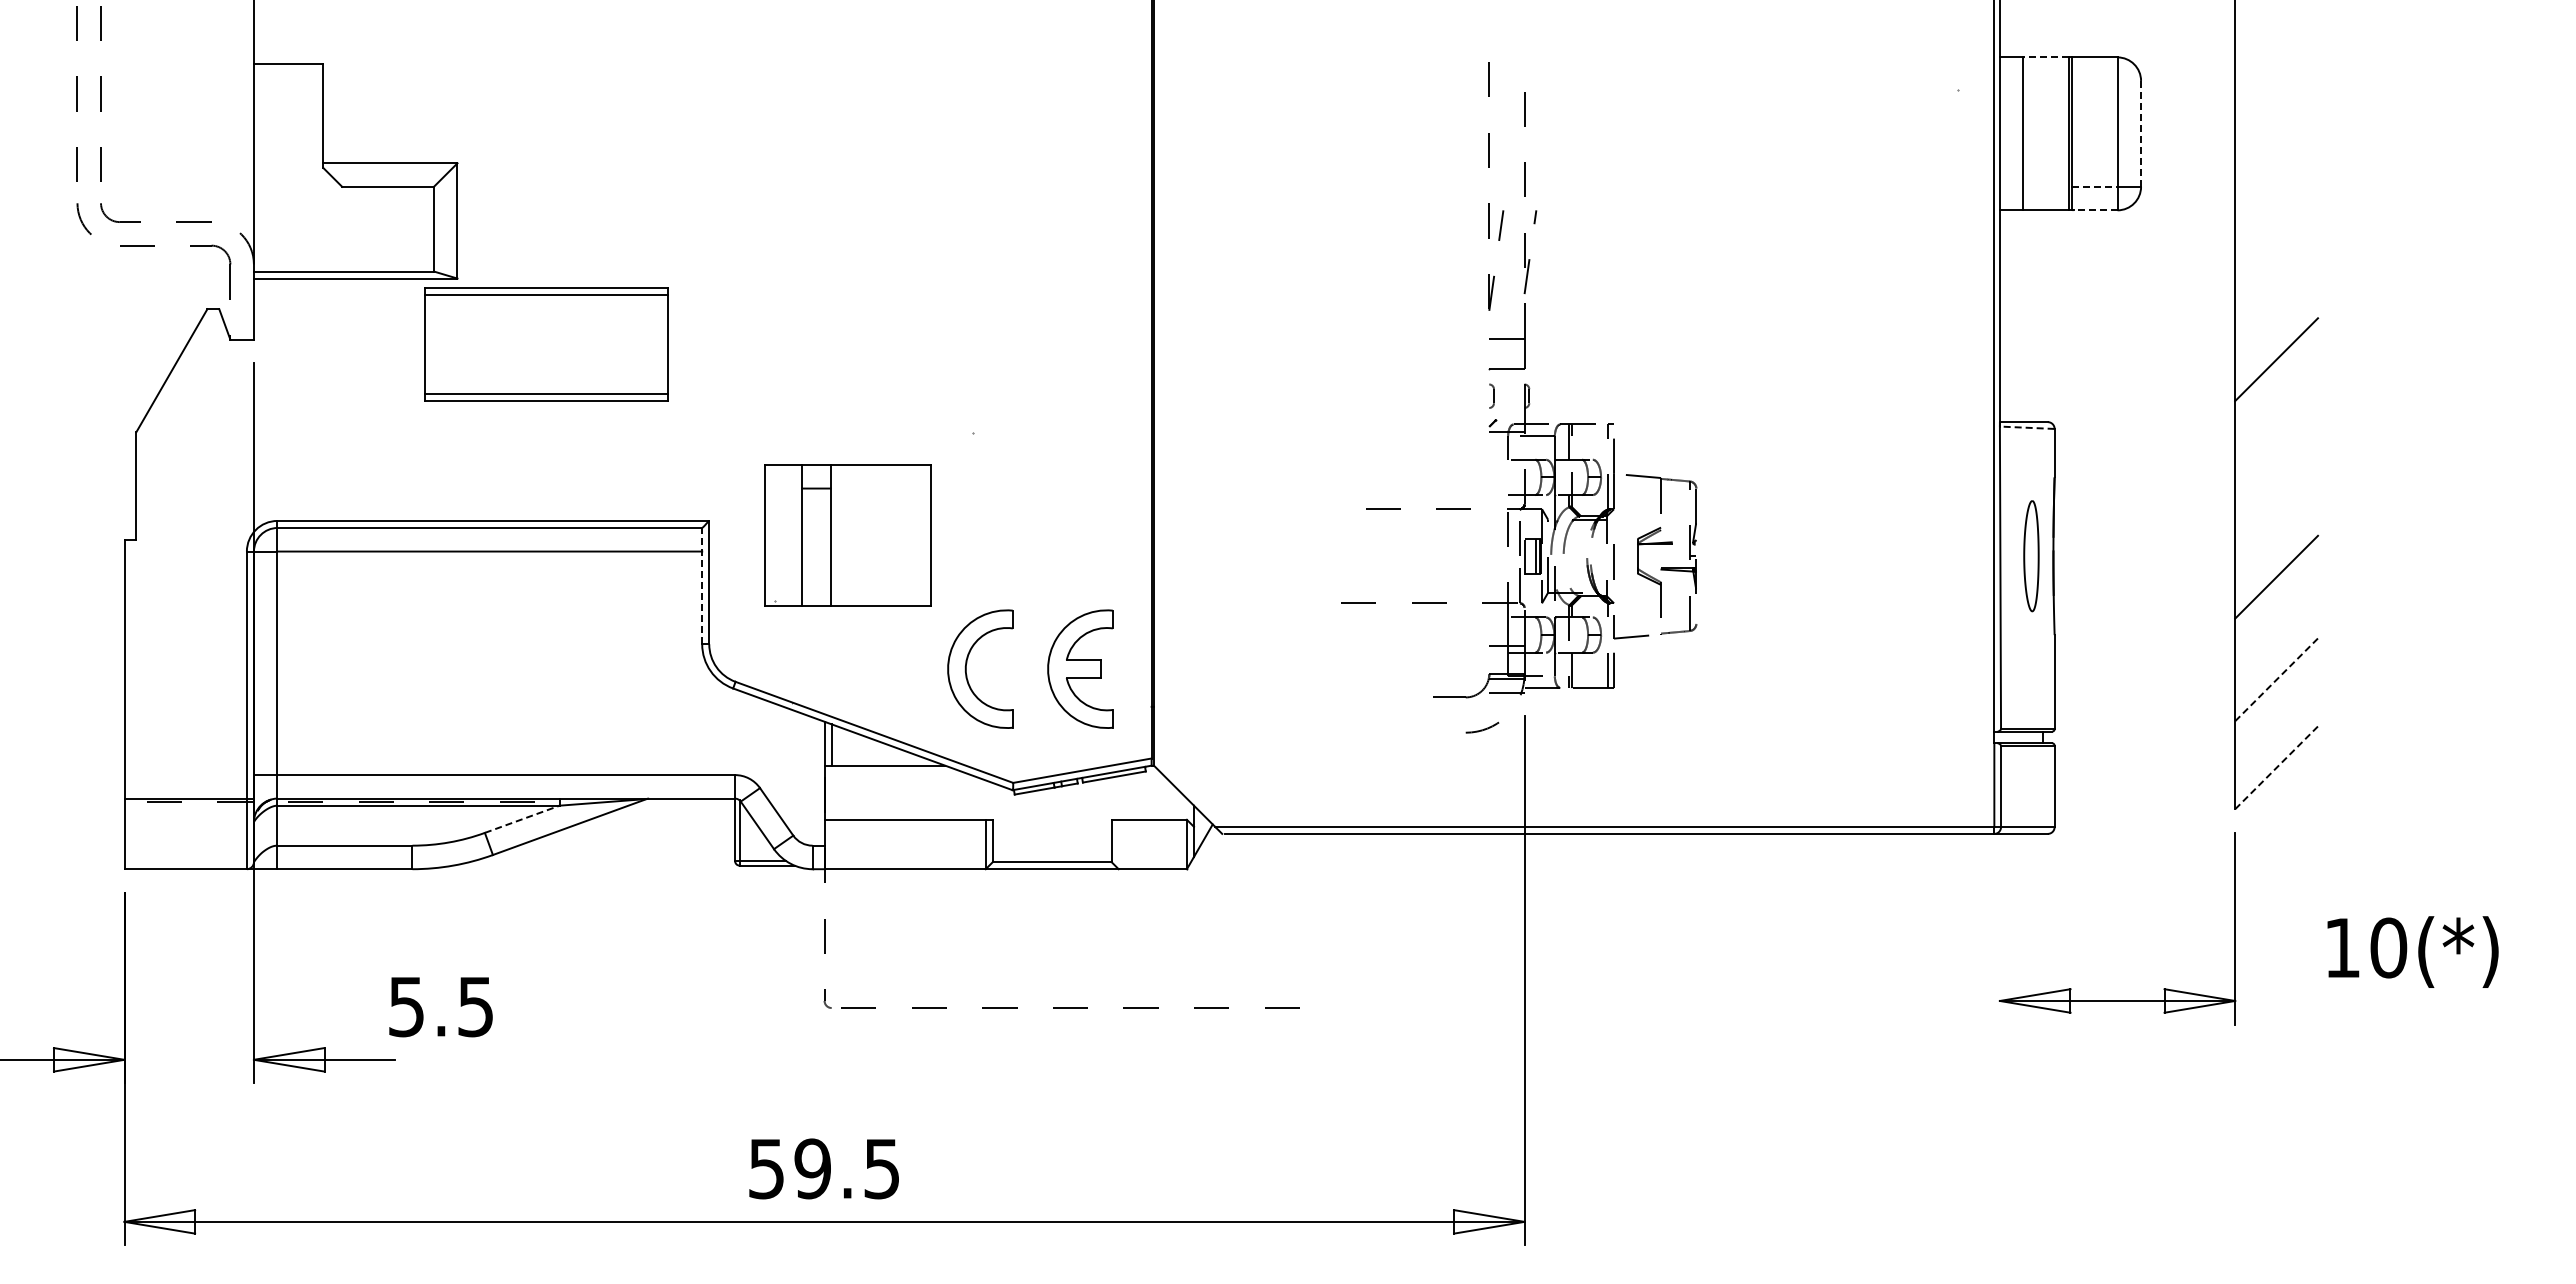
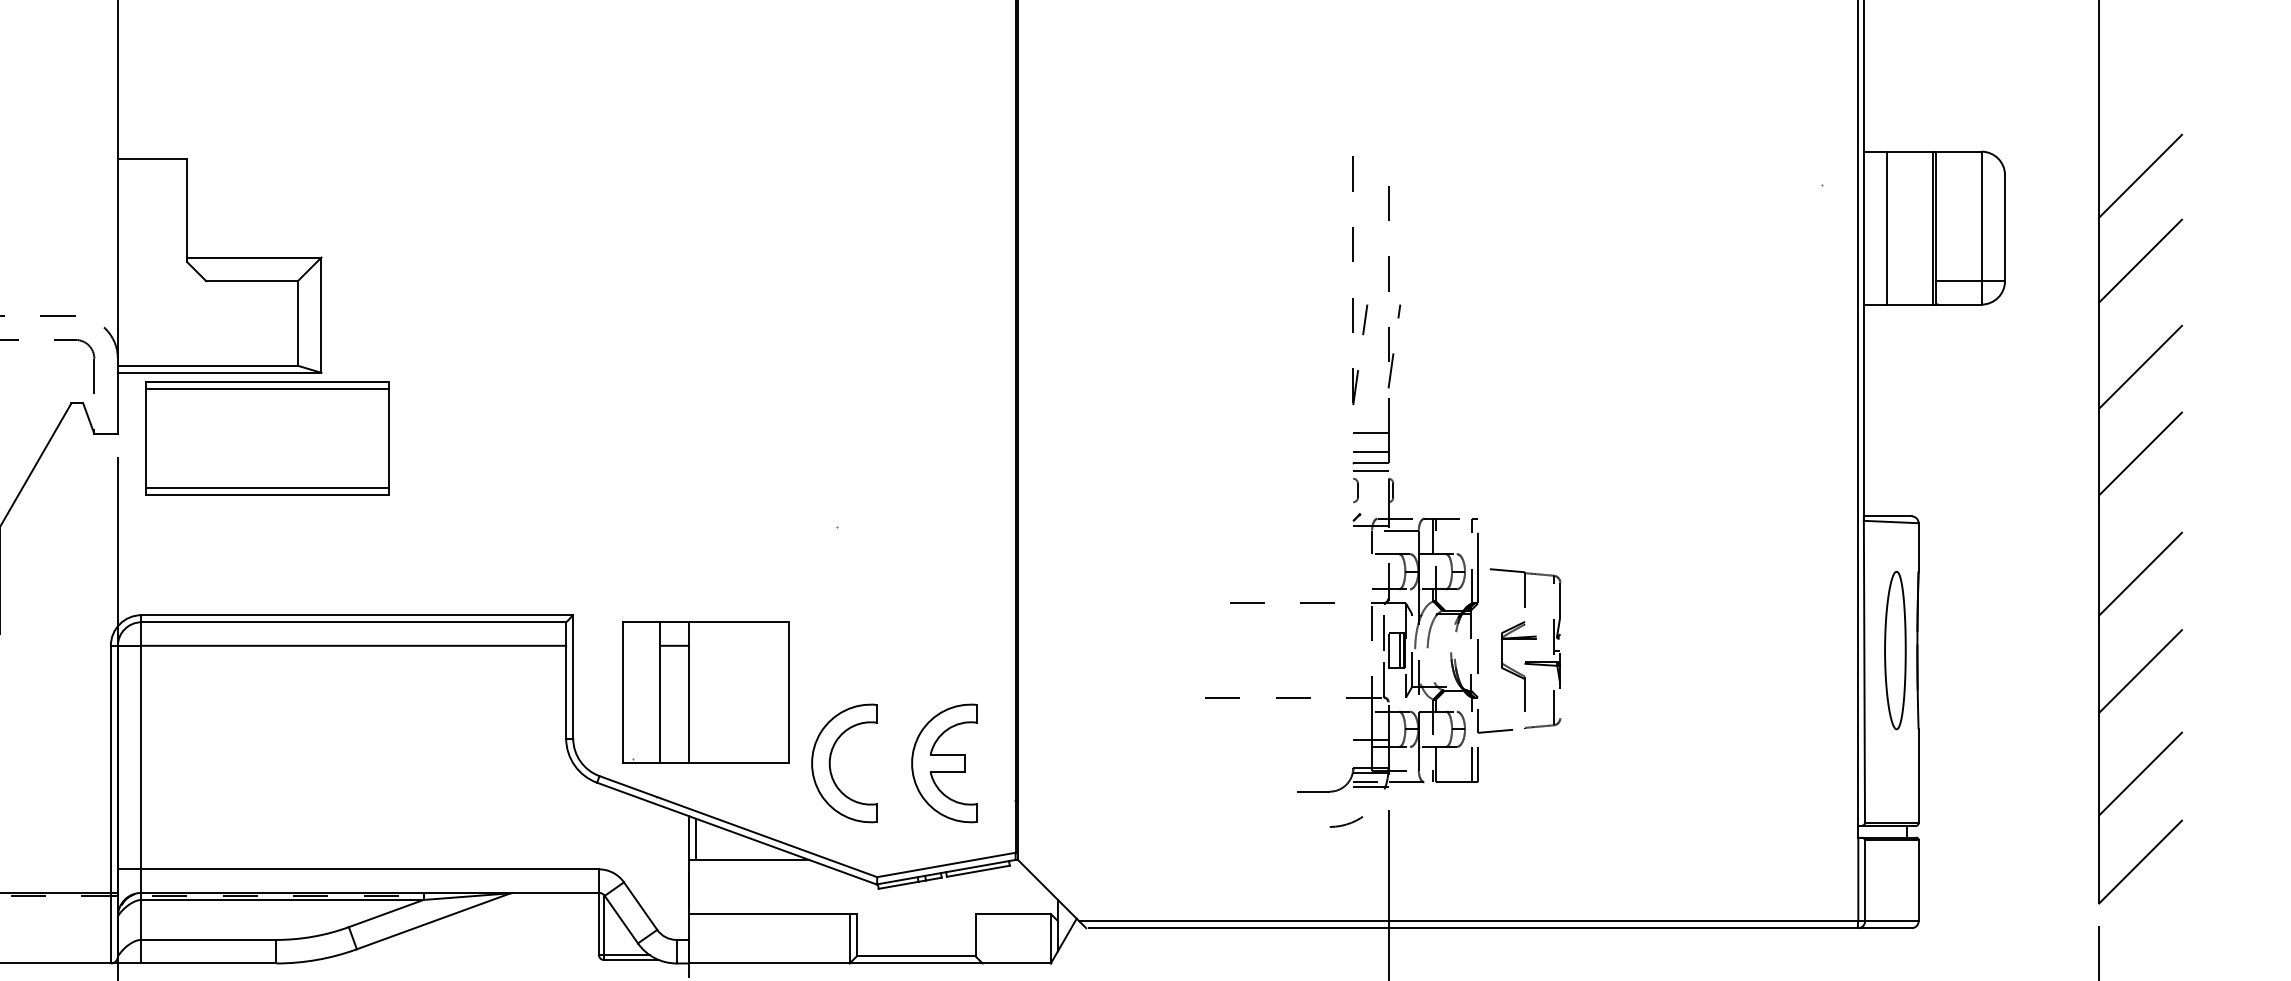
line: (2046, 57) -> (1910, 151), dashed -> solid
line: (2276, 81) -> (2140, 175), added
line: (2141, 133) -> (2005, 227), dashed -> solid
line: (2276, 166) -> (2140, 260), added
line: (2094, 186) -> (1958, 280), dashed -> solid
line: (2095, 210) -> (1959, 304), dashed -> solid
line: (2276, 272) -> (2140, 366), added
part: (546, 344) -> (267, 438), moved
line: (1506, 357) -> (1370, 451), added
line: (1506, 376) -> (1370, 470), added
line: (2026, 427) -> (1890, 521), dashed -> solid
line: (2276, 479) -> (2140, 573), added
part: (847, 535) -> (705, 692), moved
part: (2031, 555) -> (1895, 649), size x1.43
line: (702, 585) -> (566, 679), dashed -> solid
line: (2276, 679) -> (2140, 773), dashed -> solid
line: (1501, 688) -> (1365, 782), added
line: (2276, 767) -> (2140, 861), dashed -> solid
line: (522, 819) -> (386, 913), dashed -> solid

